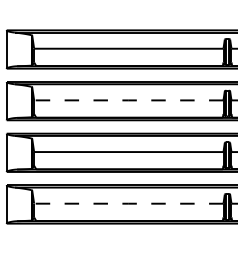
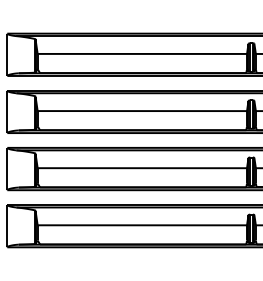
line: (128, 100) -> (142, 111), dashed -> solid
line: (128, 203) -> (142, 225), dashed -> solid

